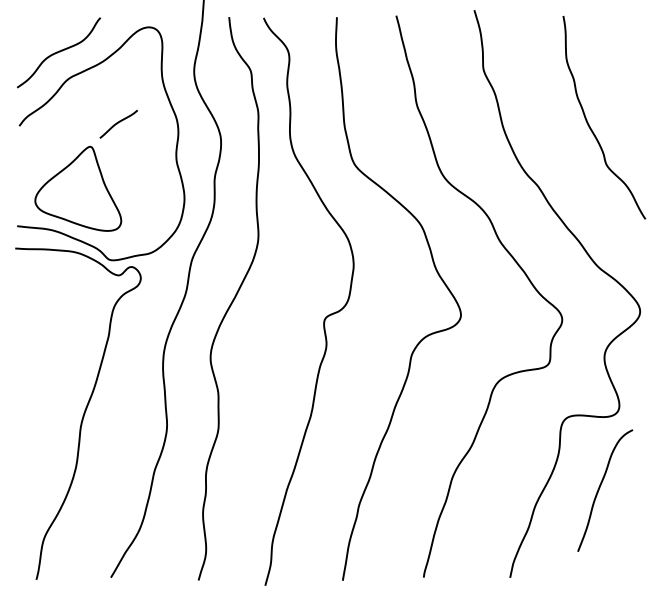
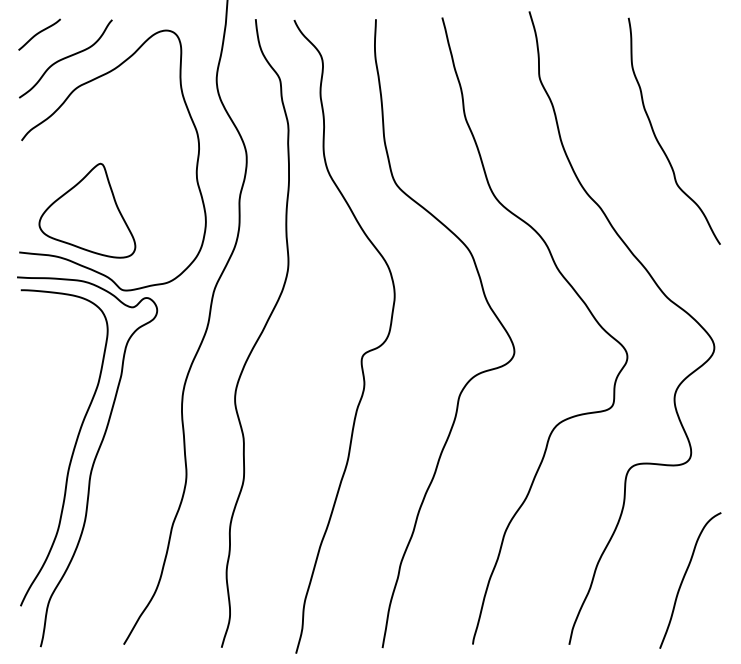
curve: (118, 123) -> (39, 33), moved
curve: (64, 403) -> (72, 450), added
curve: (599, 488) -> (684, 578), moved

